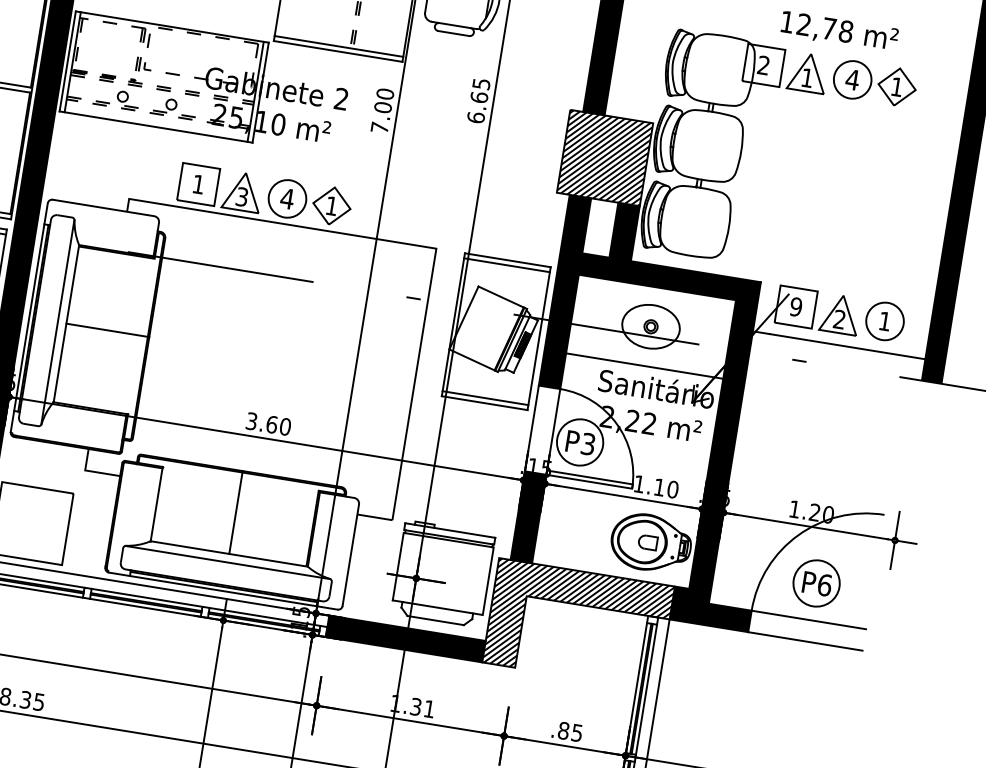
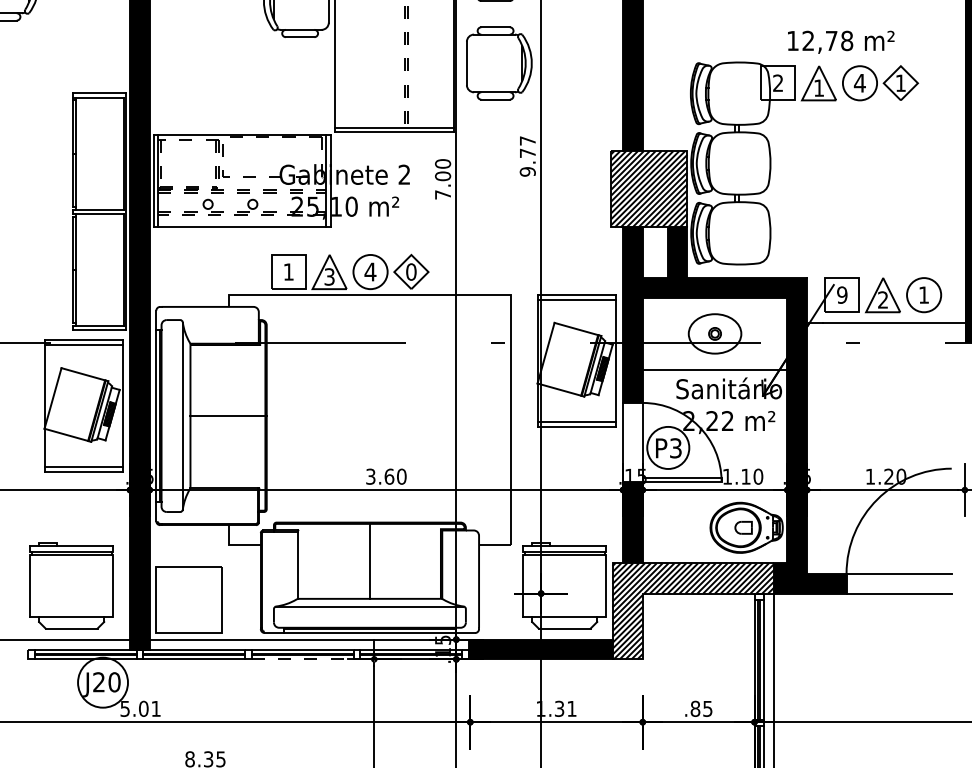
text: (478, 100) -> (527, 156), 6.65 -> 9.77
text: (332, 205) -> (411, 271), 1 -> 0
part: (816, 582) -> (900, 539), removed
line: (145, 608) -> (302, 659), solid -> dashed

